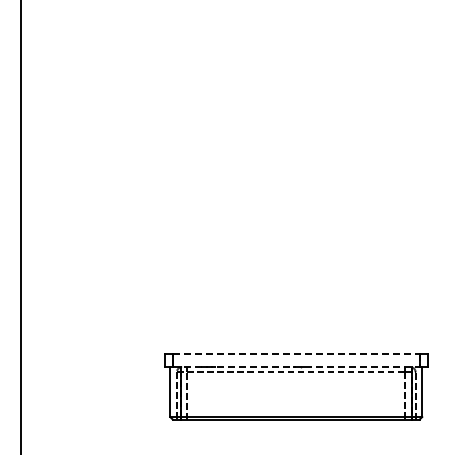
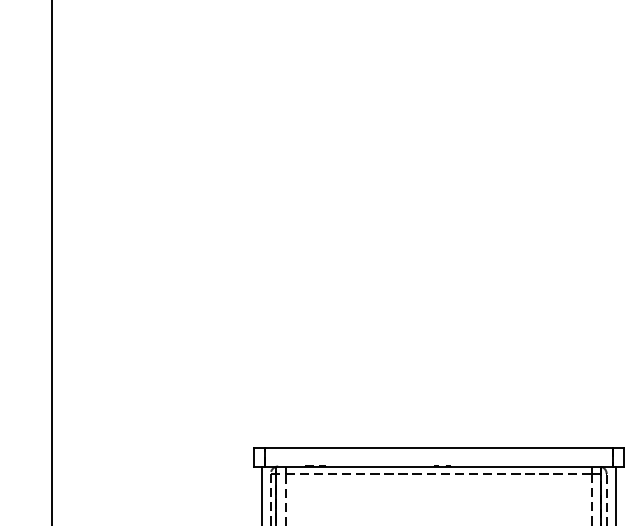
line: (296, 353) -> (439, 447), dashed -> solid
line: (296, 367) -> (439, 467), dashed -> solid

